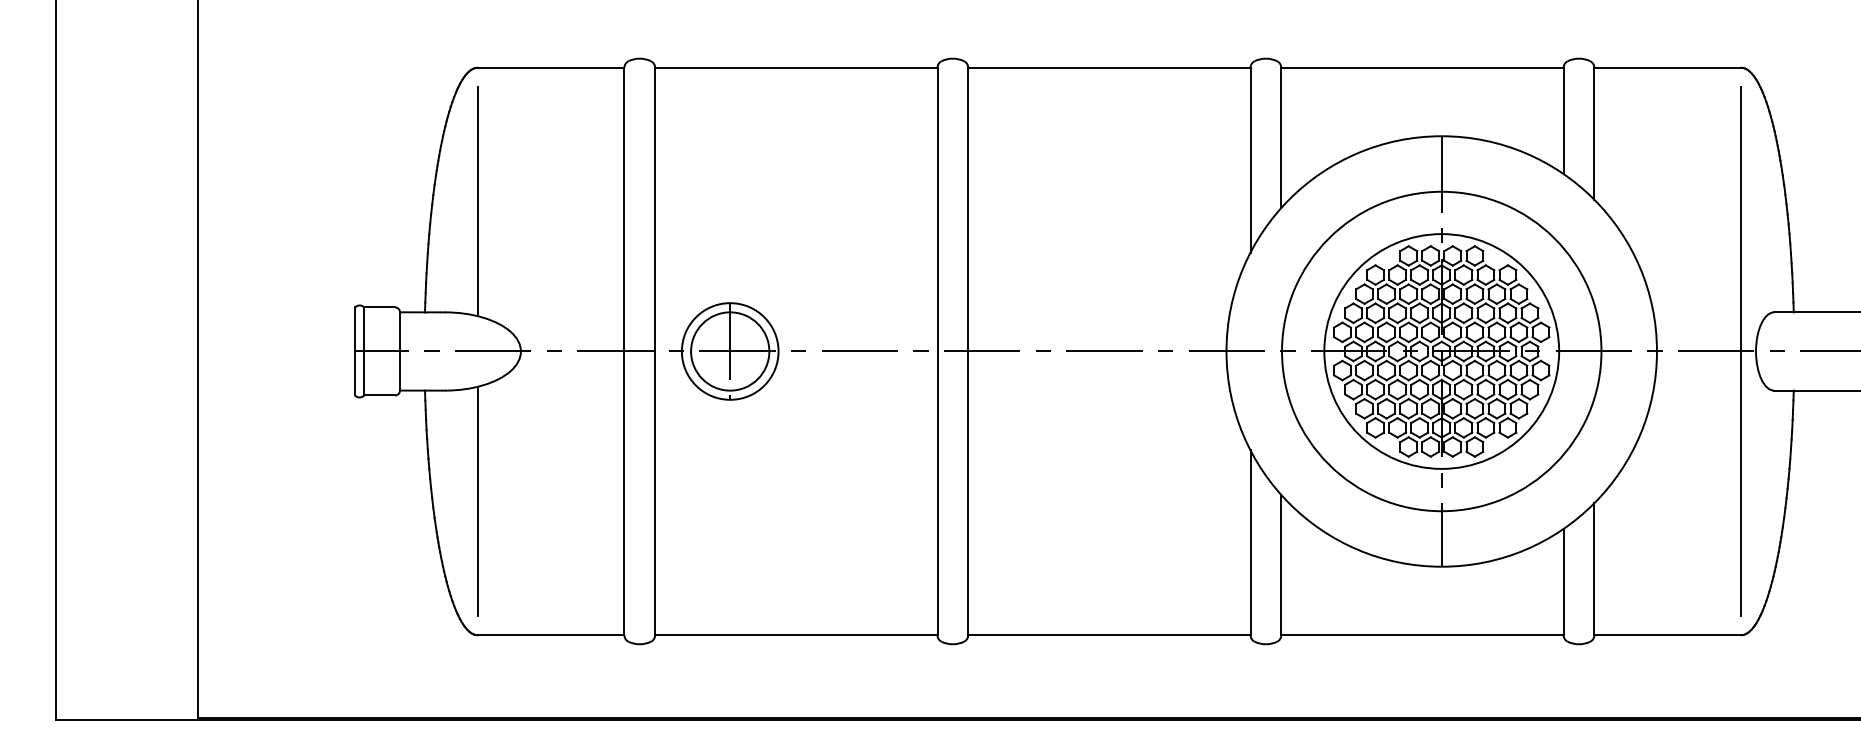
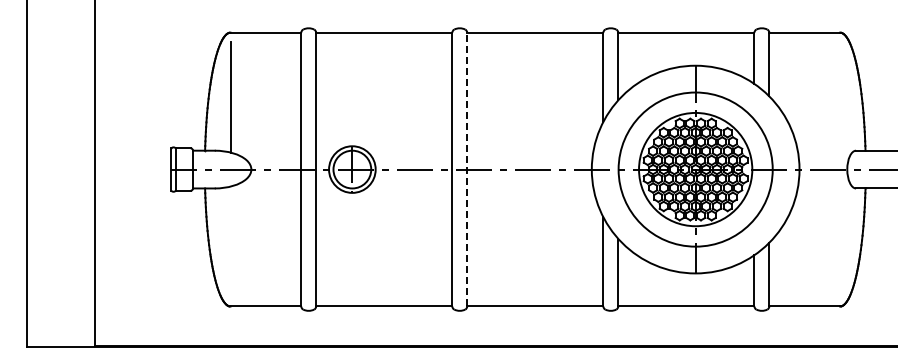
line: (968, 351) -> (467, 169), solid -> dashed
line: (1741, 351) -> (840, 169), removed
line: (477, 500) -> (230, 241), removed

